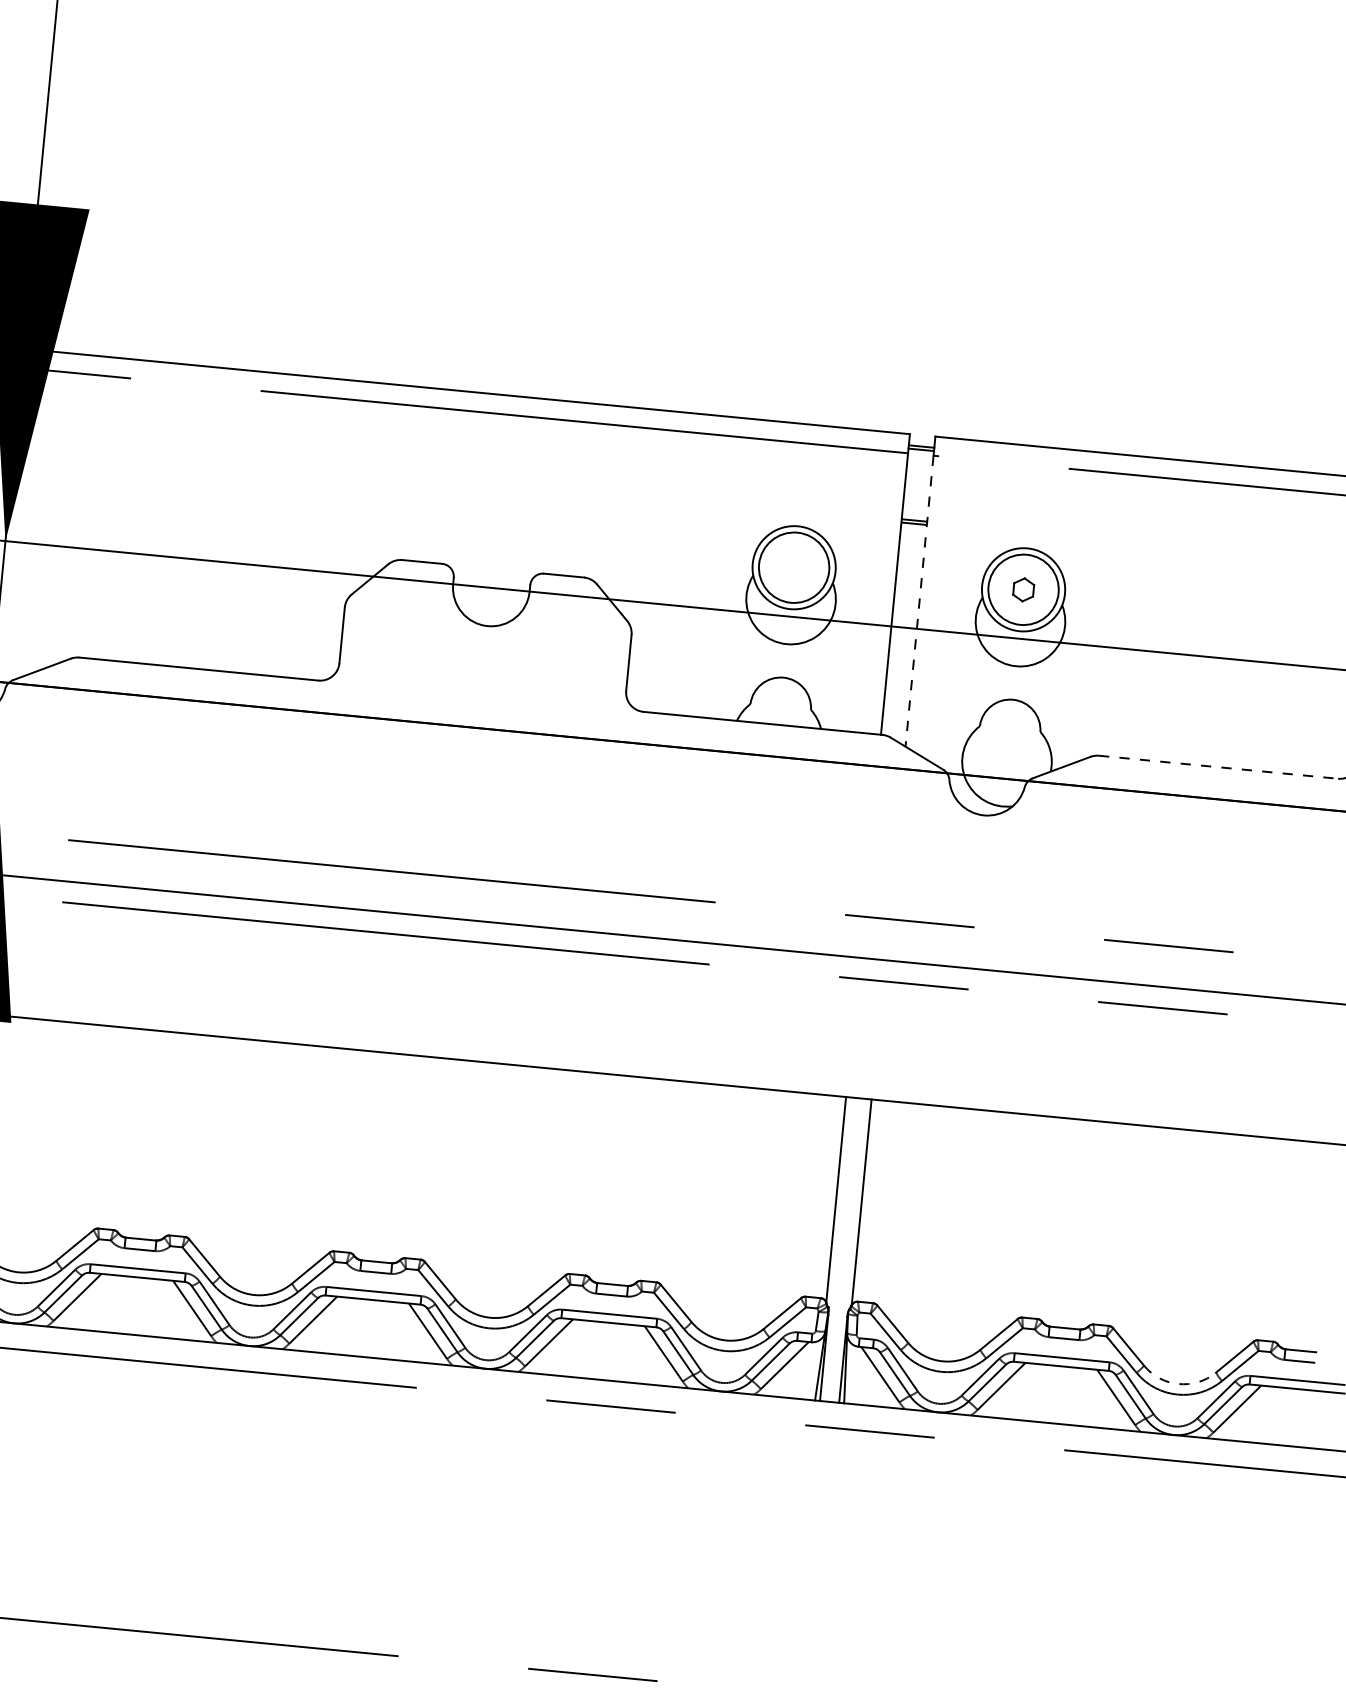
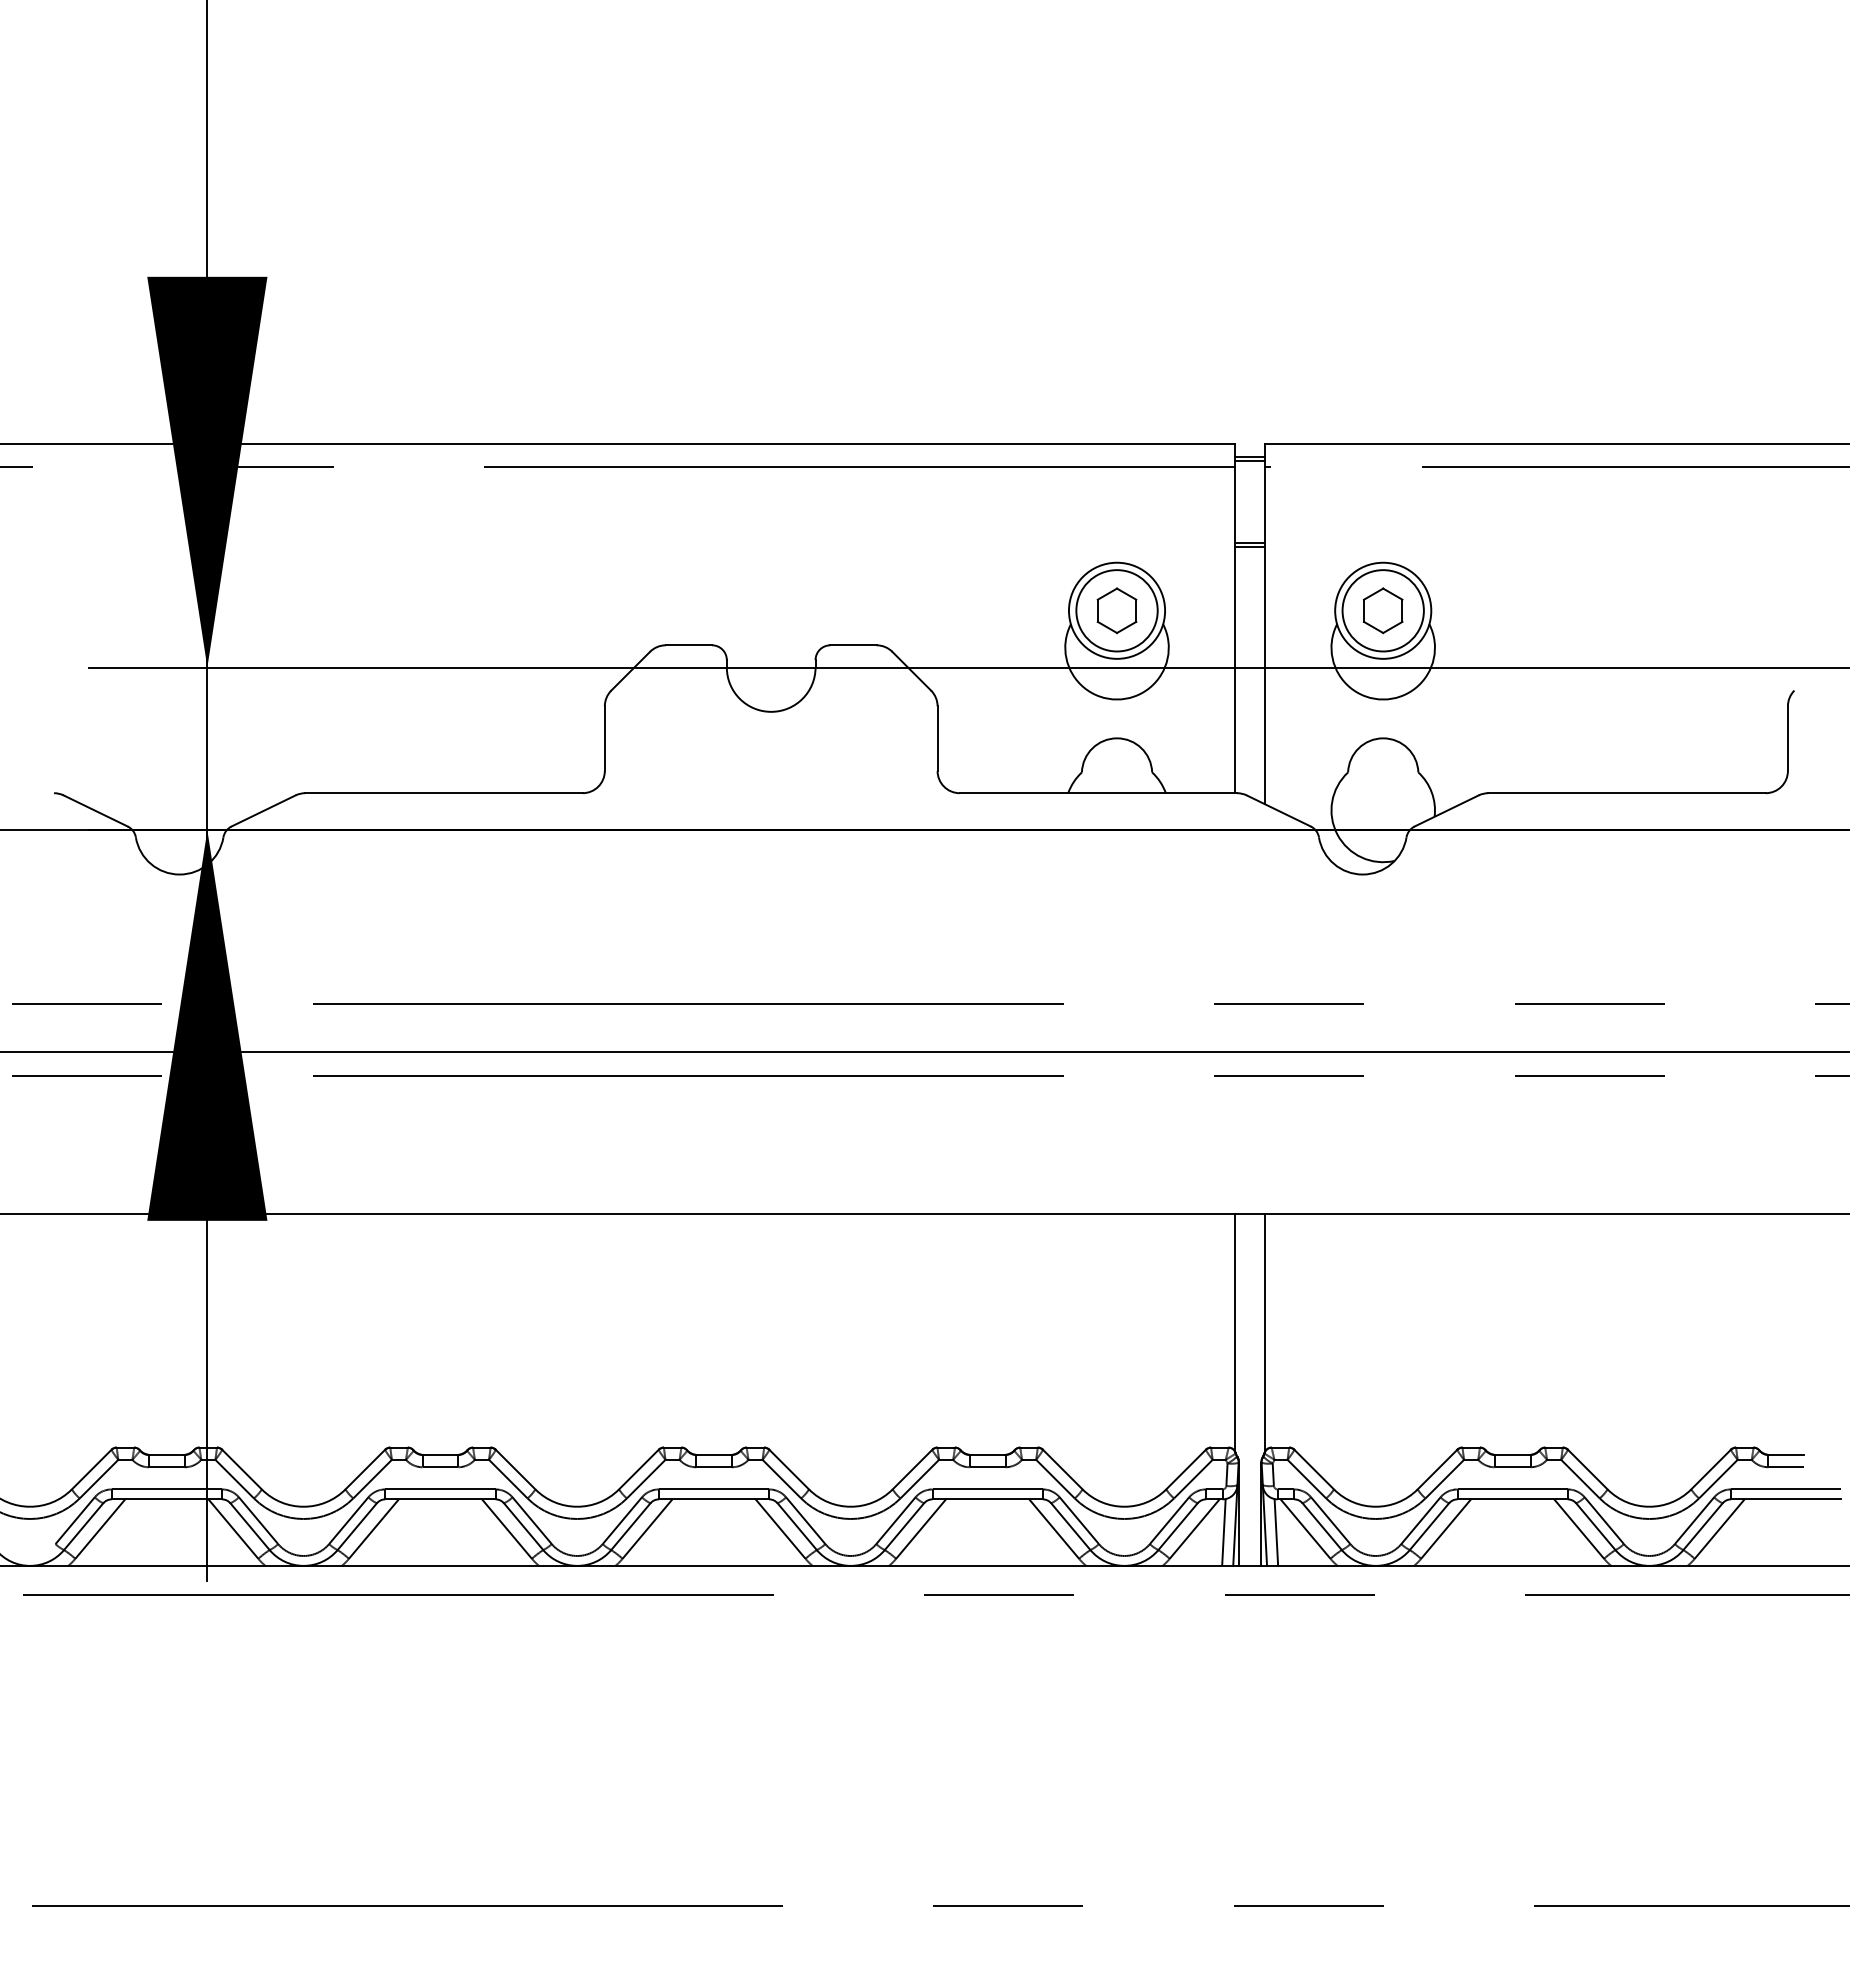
part: (793, 567) -> (1116, 610), added
part: (1023, 589) -> (1383, 610), size x1.67
line: (919, 601) -> (1264, 635), dashed -> solid
line: (1218, 767) -> (1627, 793), dashed -> solid
line: (809, 1370) -> (1223, 1532), added
line: (855, 1375) -> (1276, 1532), added
arc: (1178, 1383) -> (1649, 1506), dashed -> solid

